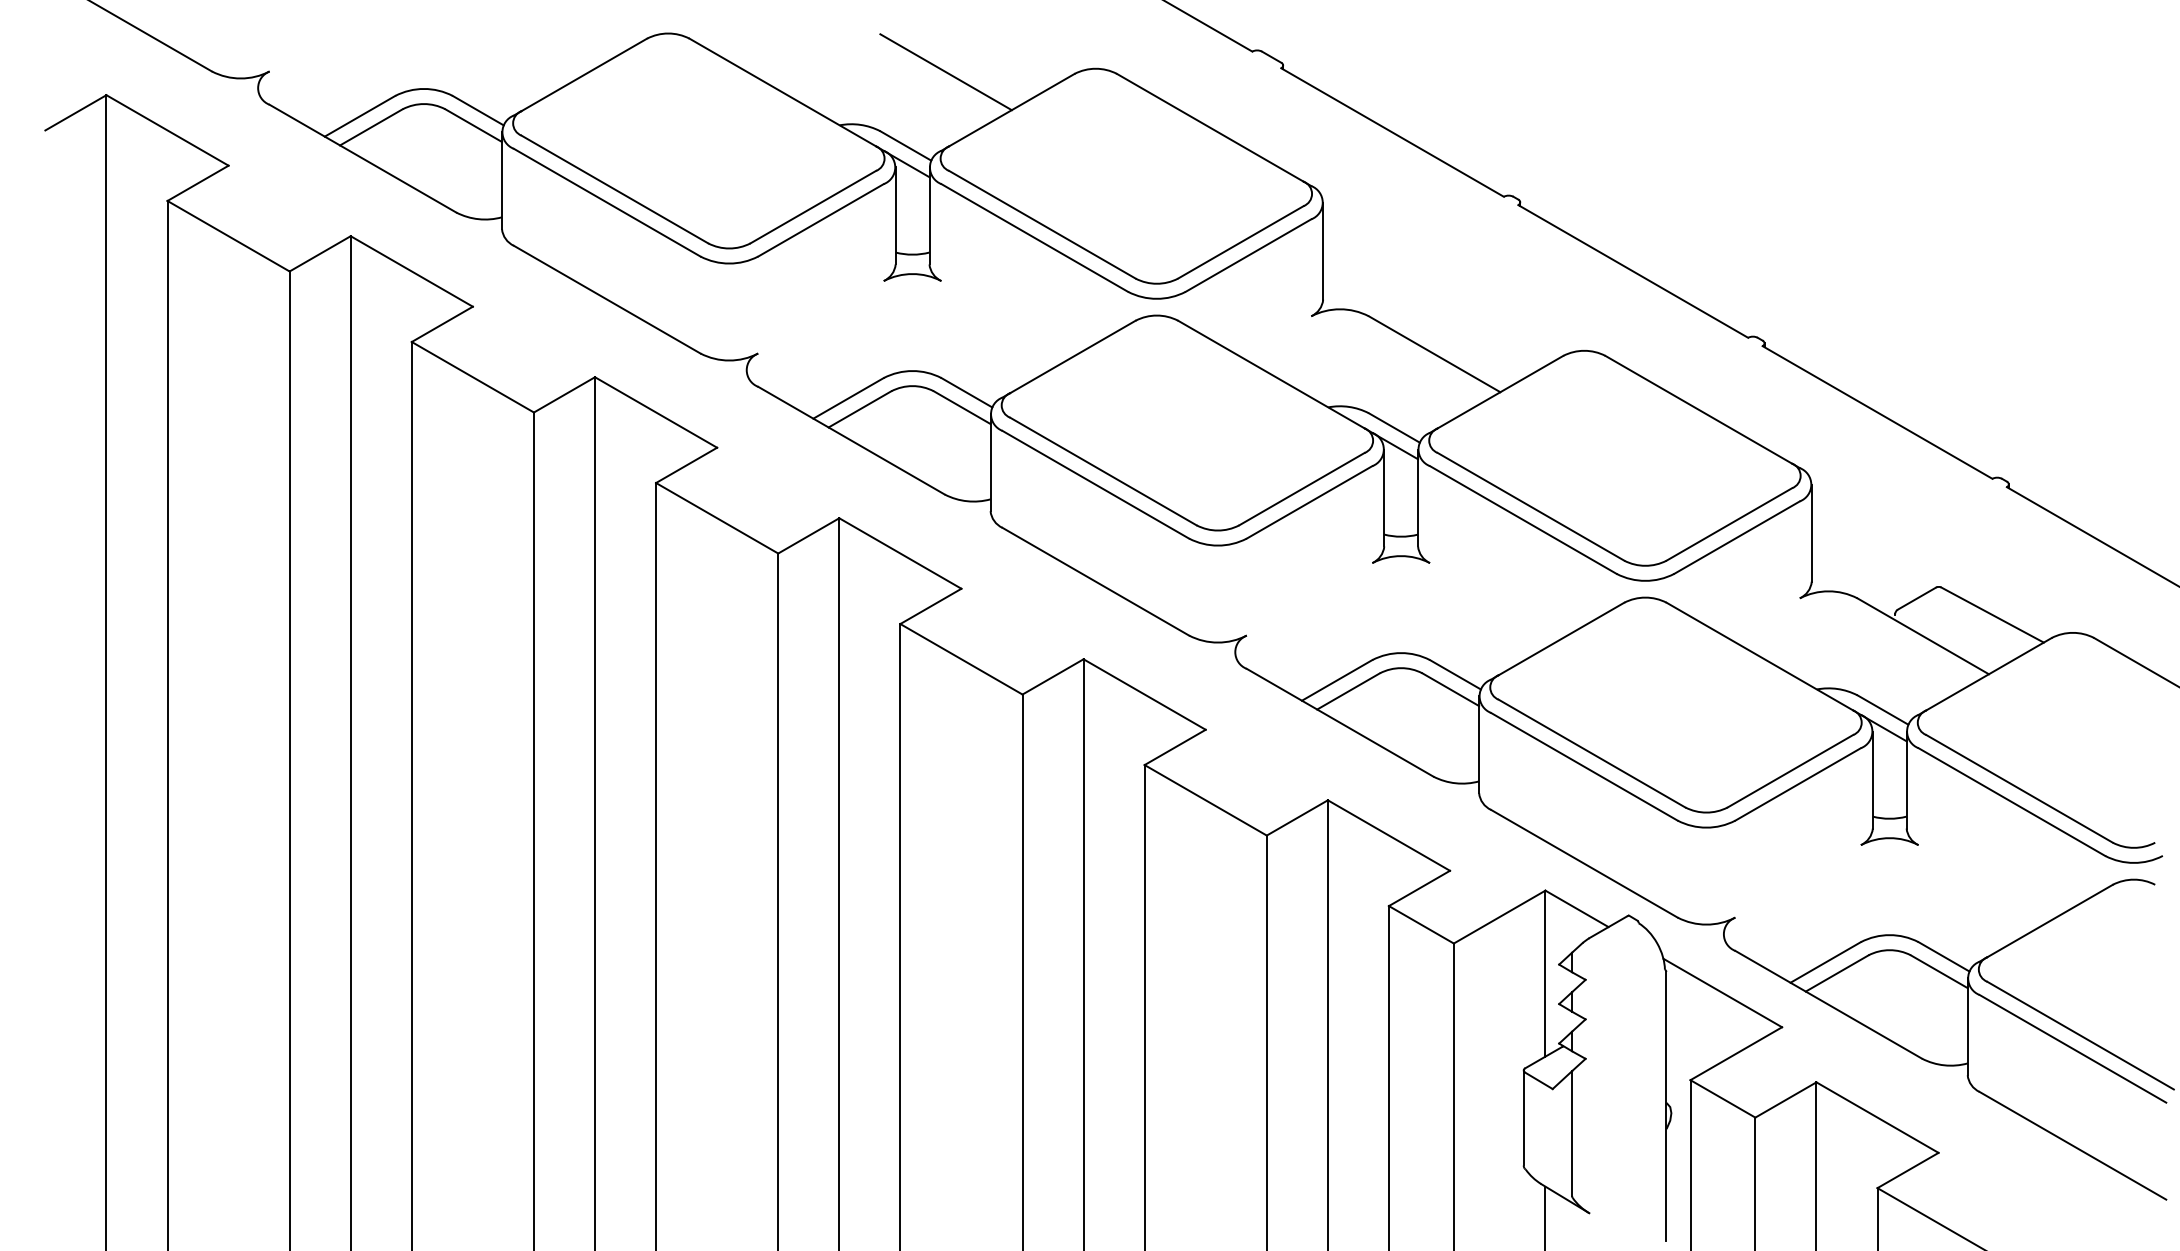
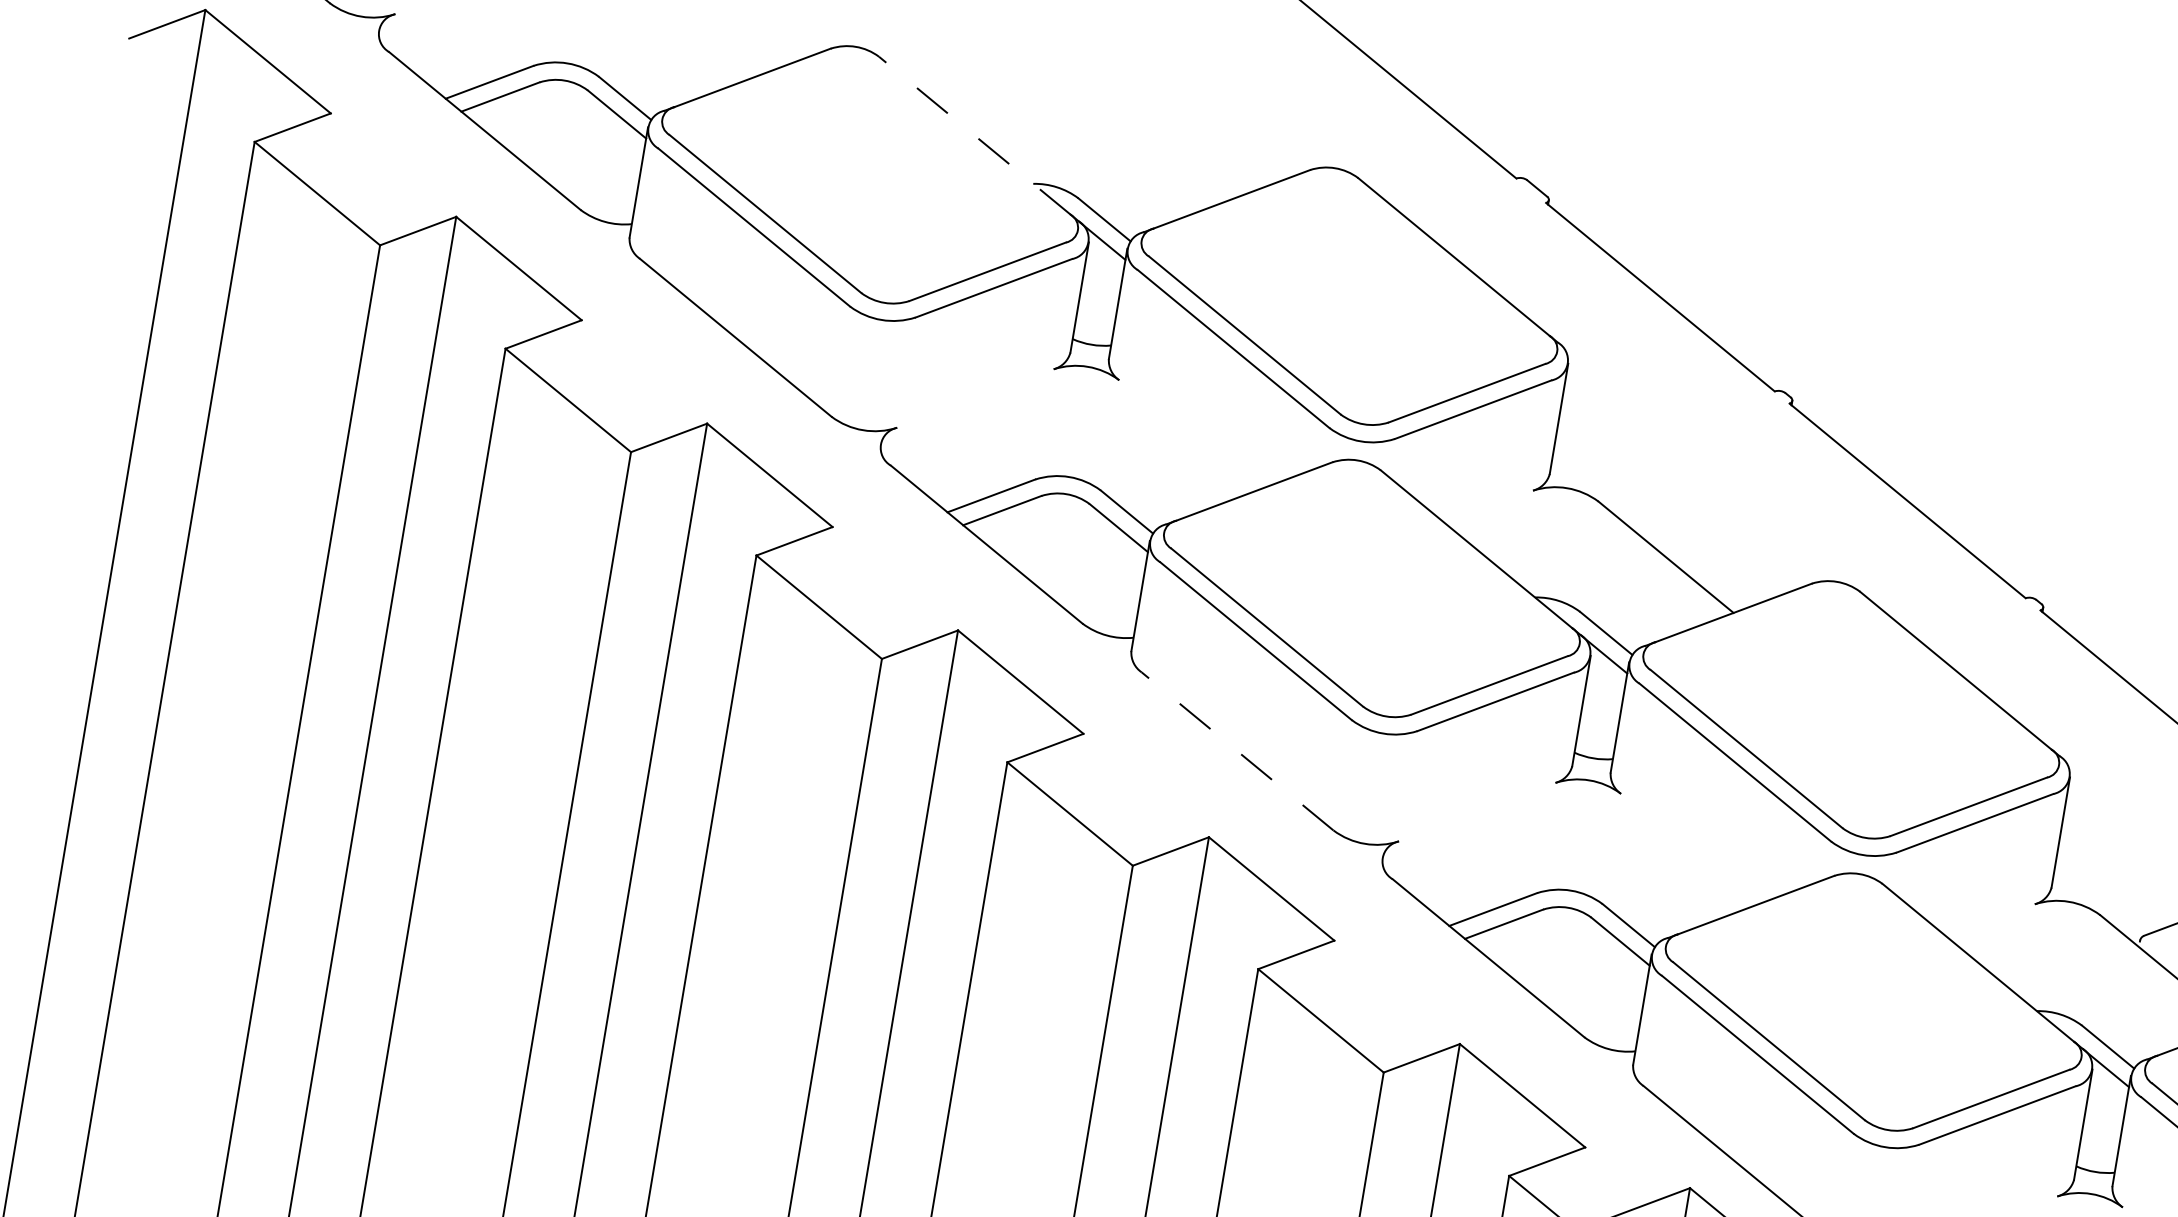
line: (945, 72) -> (1163, 143), removed
line: (782, 92) -> (974, 135), solid -> dashed
line: (1095, 581) -> (1237, 751), solid -> dashed

